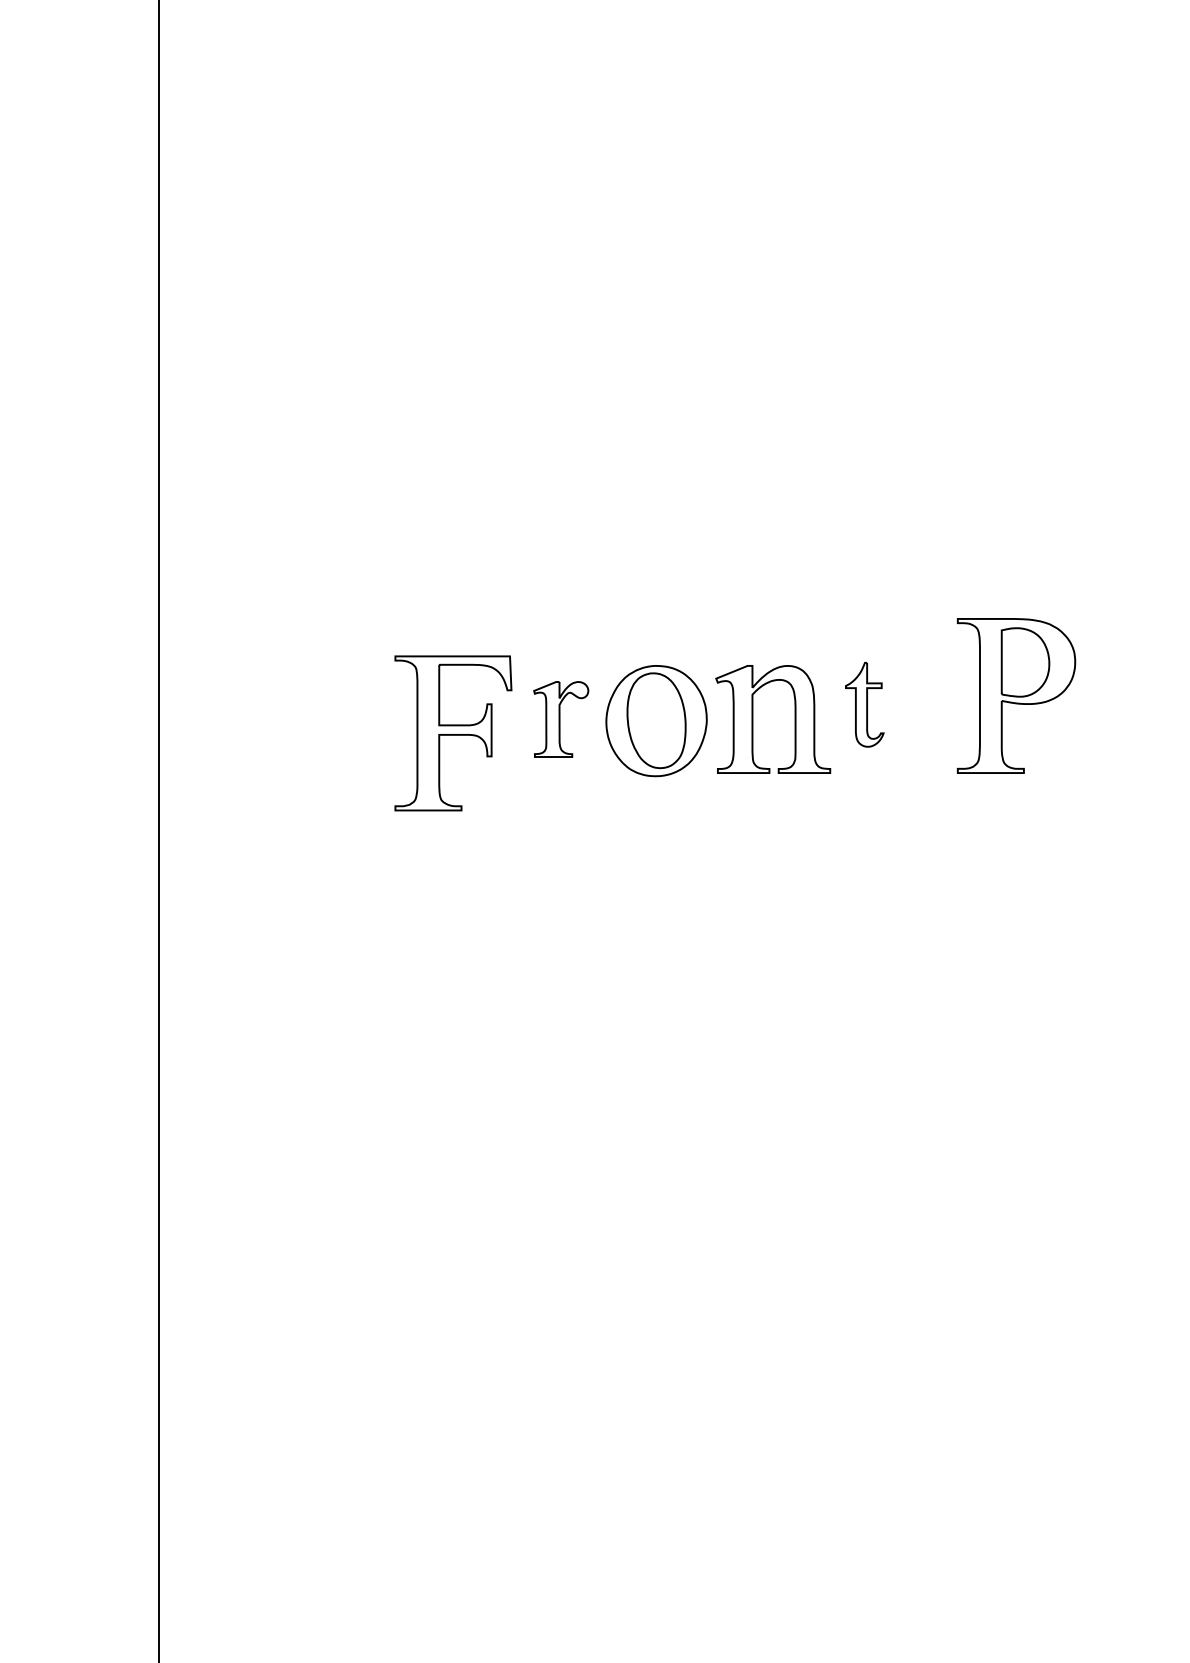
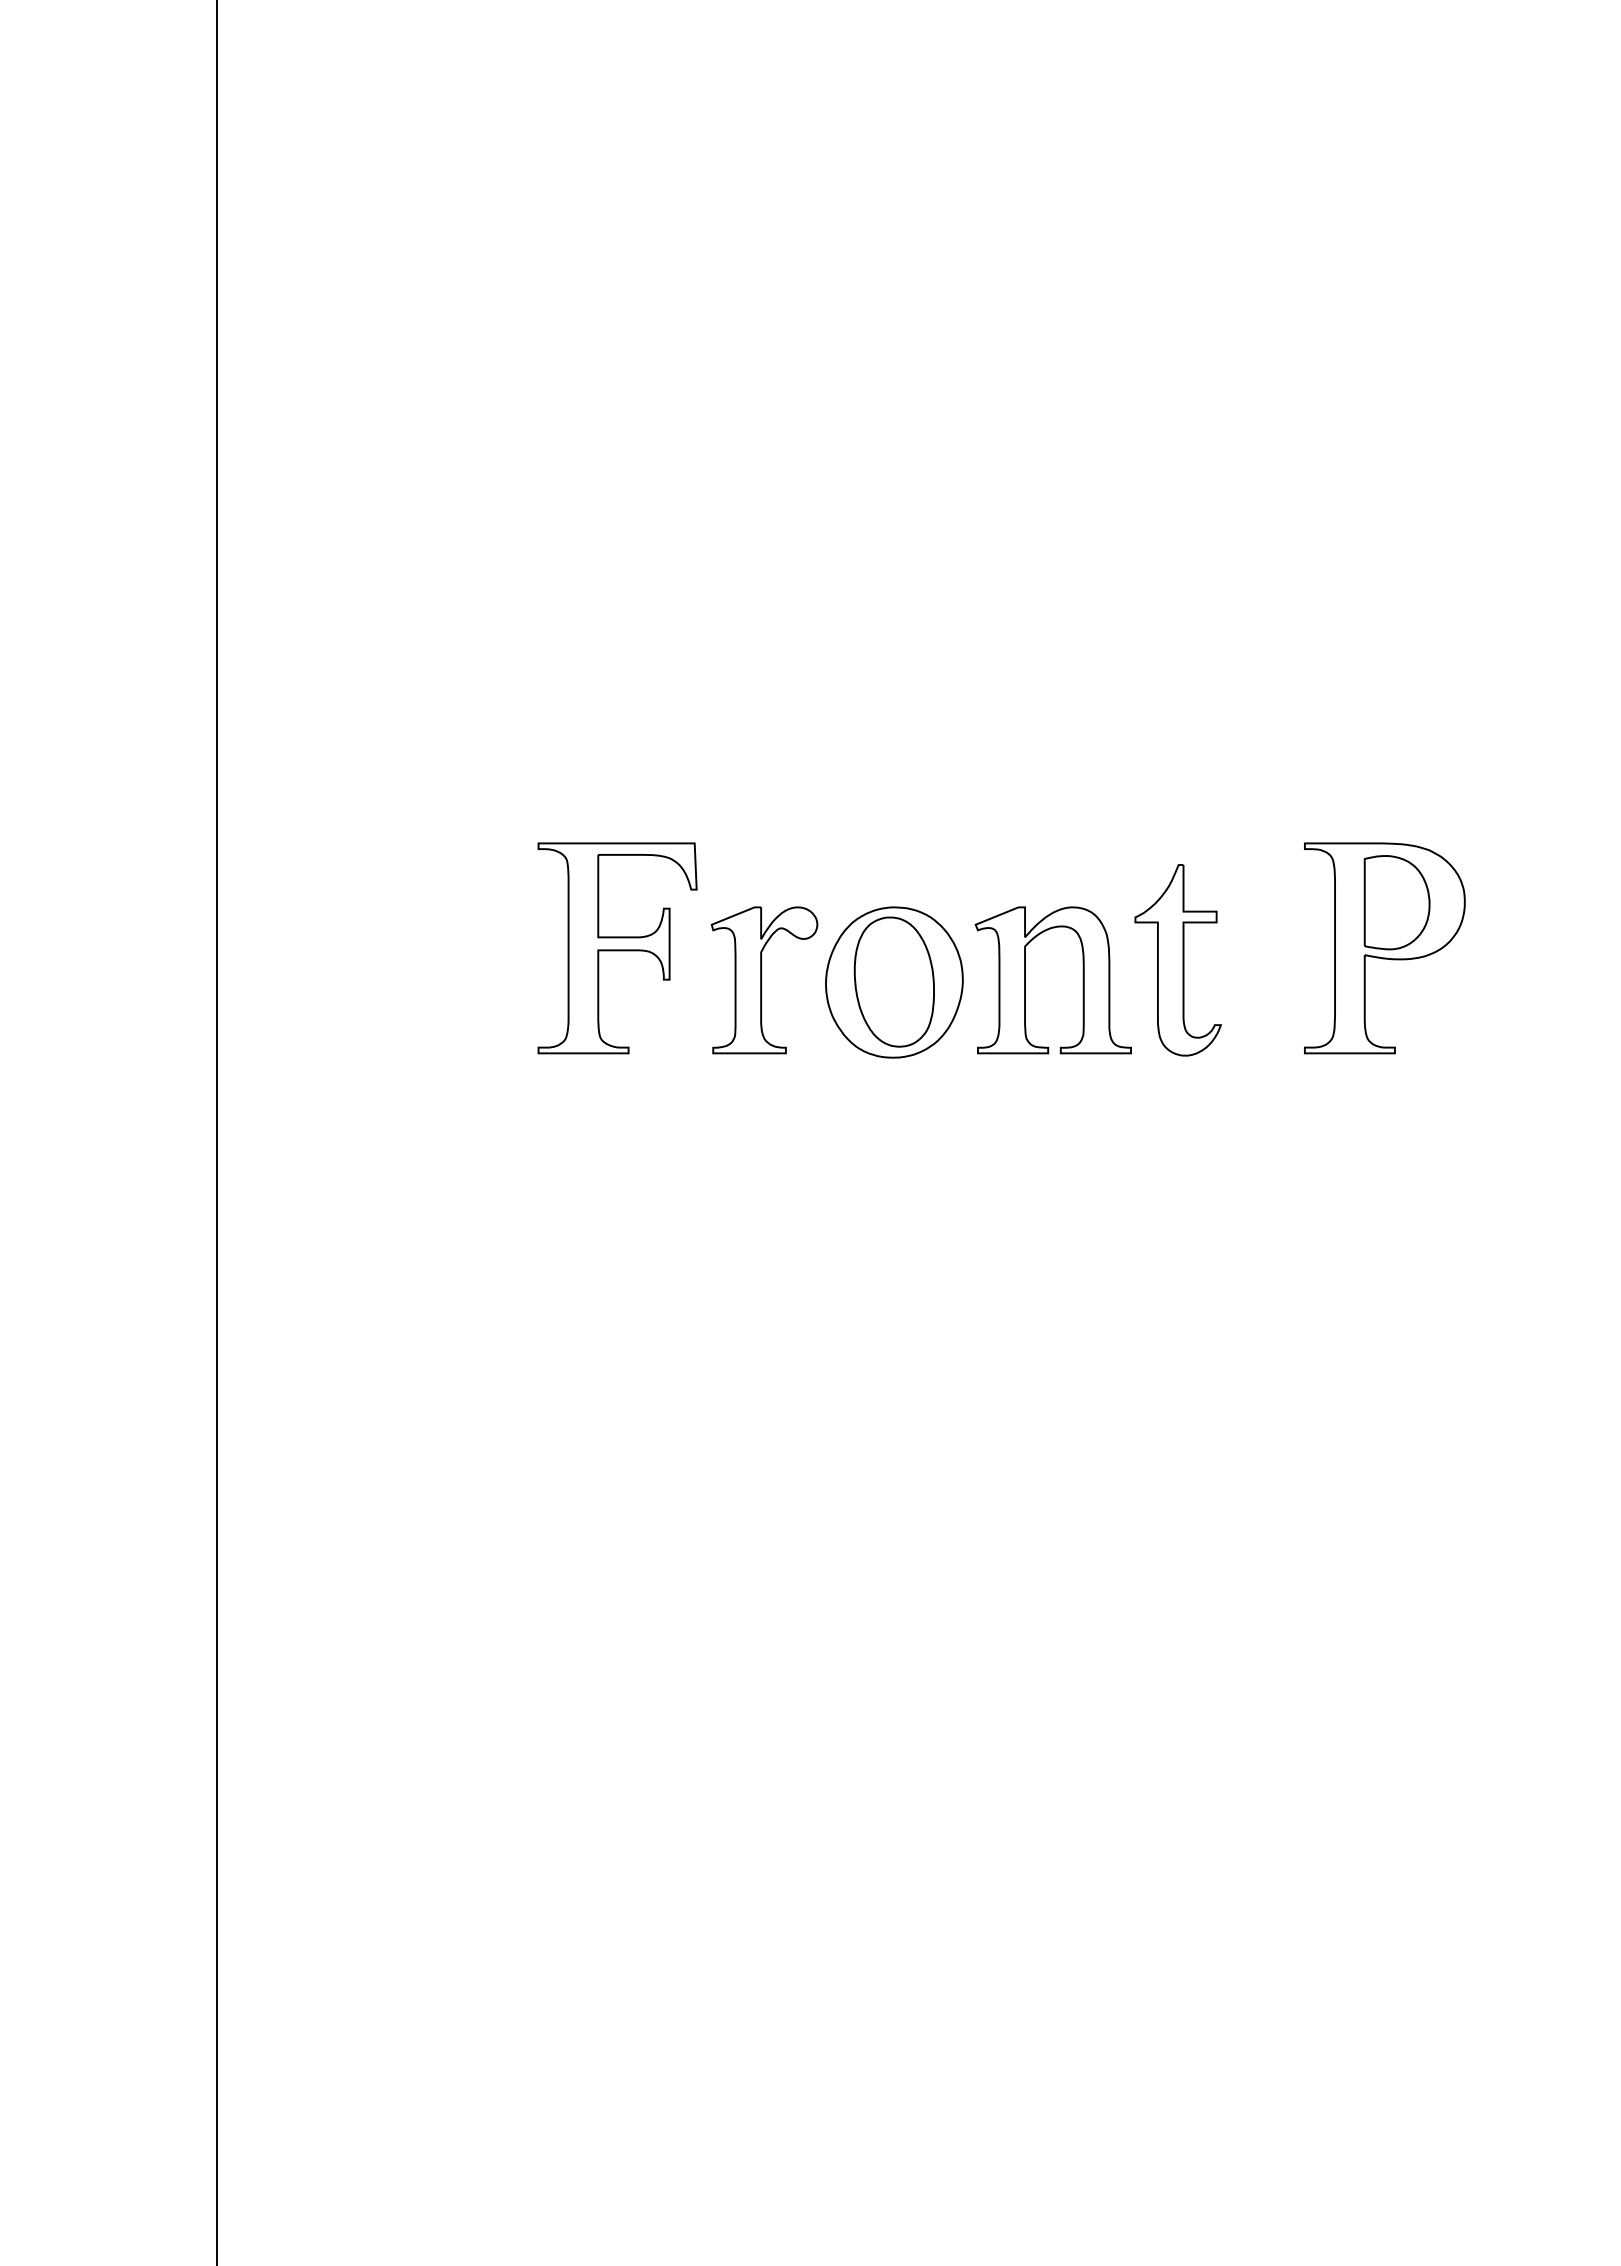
part: (864, 704) -> (1177, 960), size x1.67
part: (561, 719) -> (764, 980), size x1.43
part: (453, 733) -> (617, 948), moved

